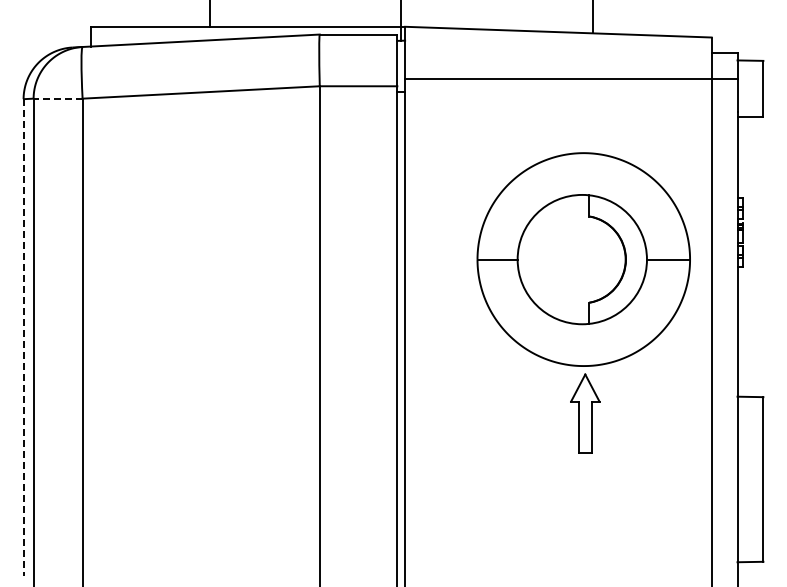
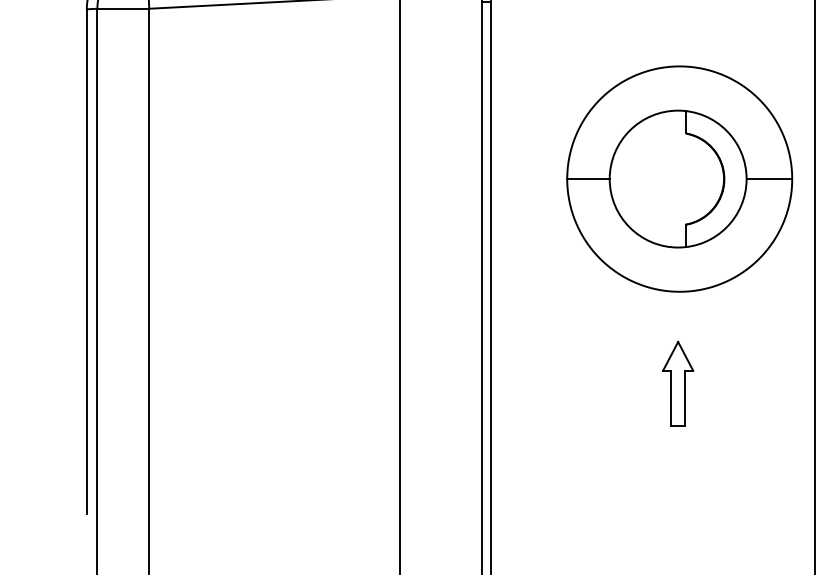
line: (57, 98) -> (122, 8), dashed -> solid
line: (23, 337) -> (86, 261), dashed -> solid
part: (585, 413) -> (678, 383), moved

